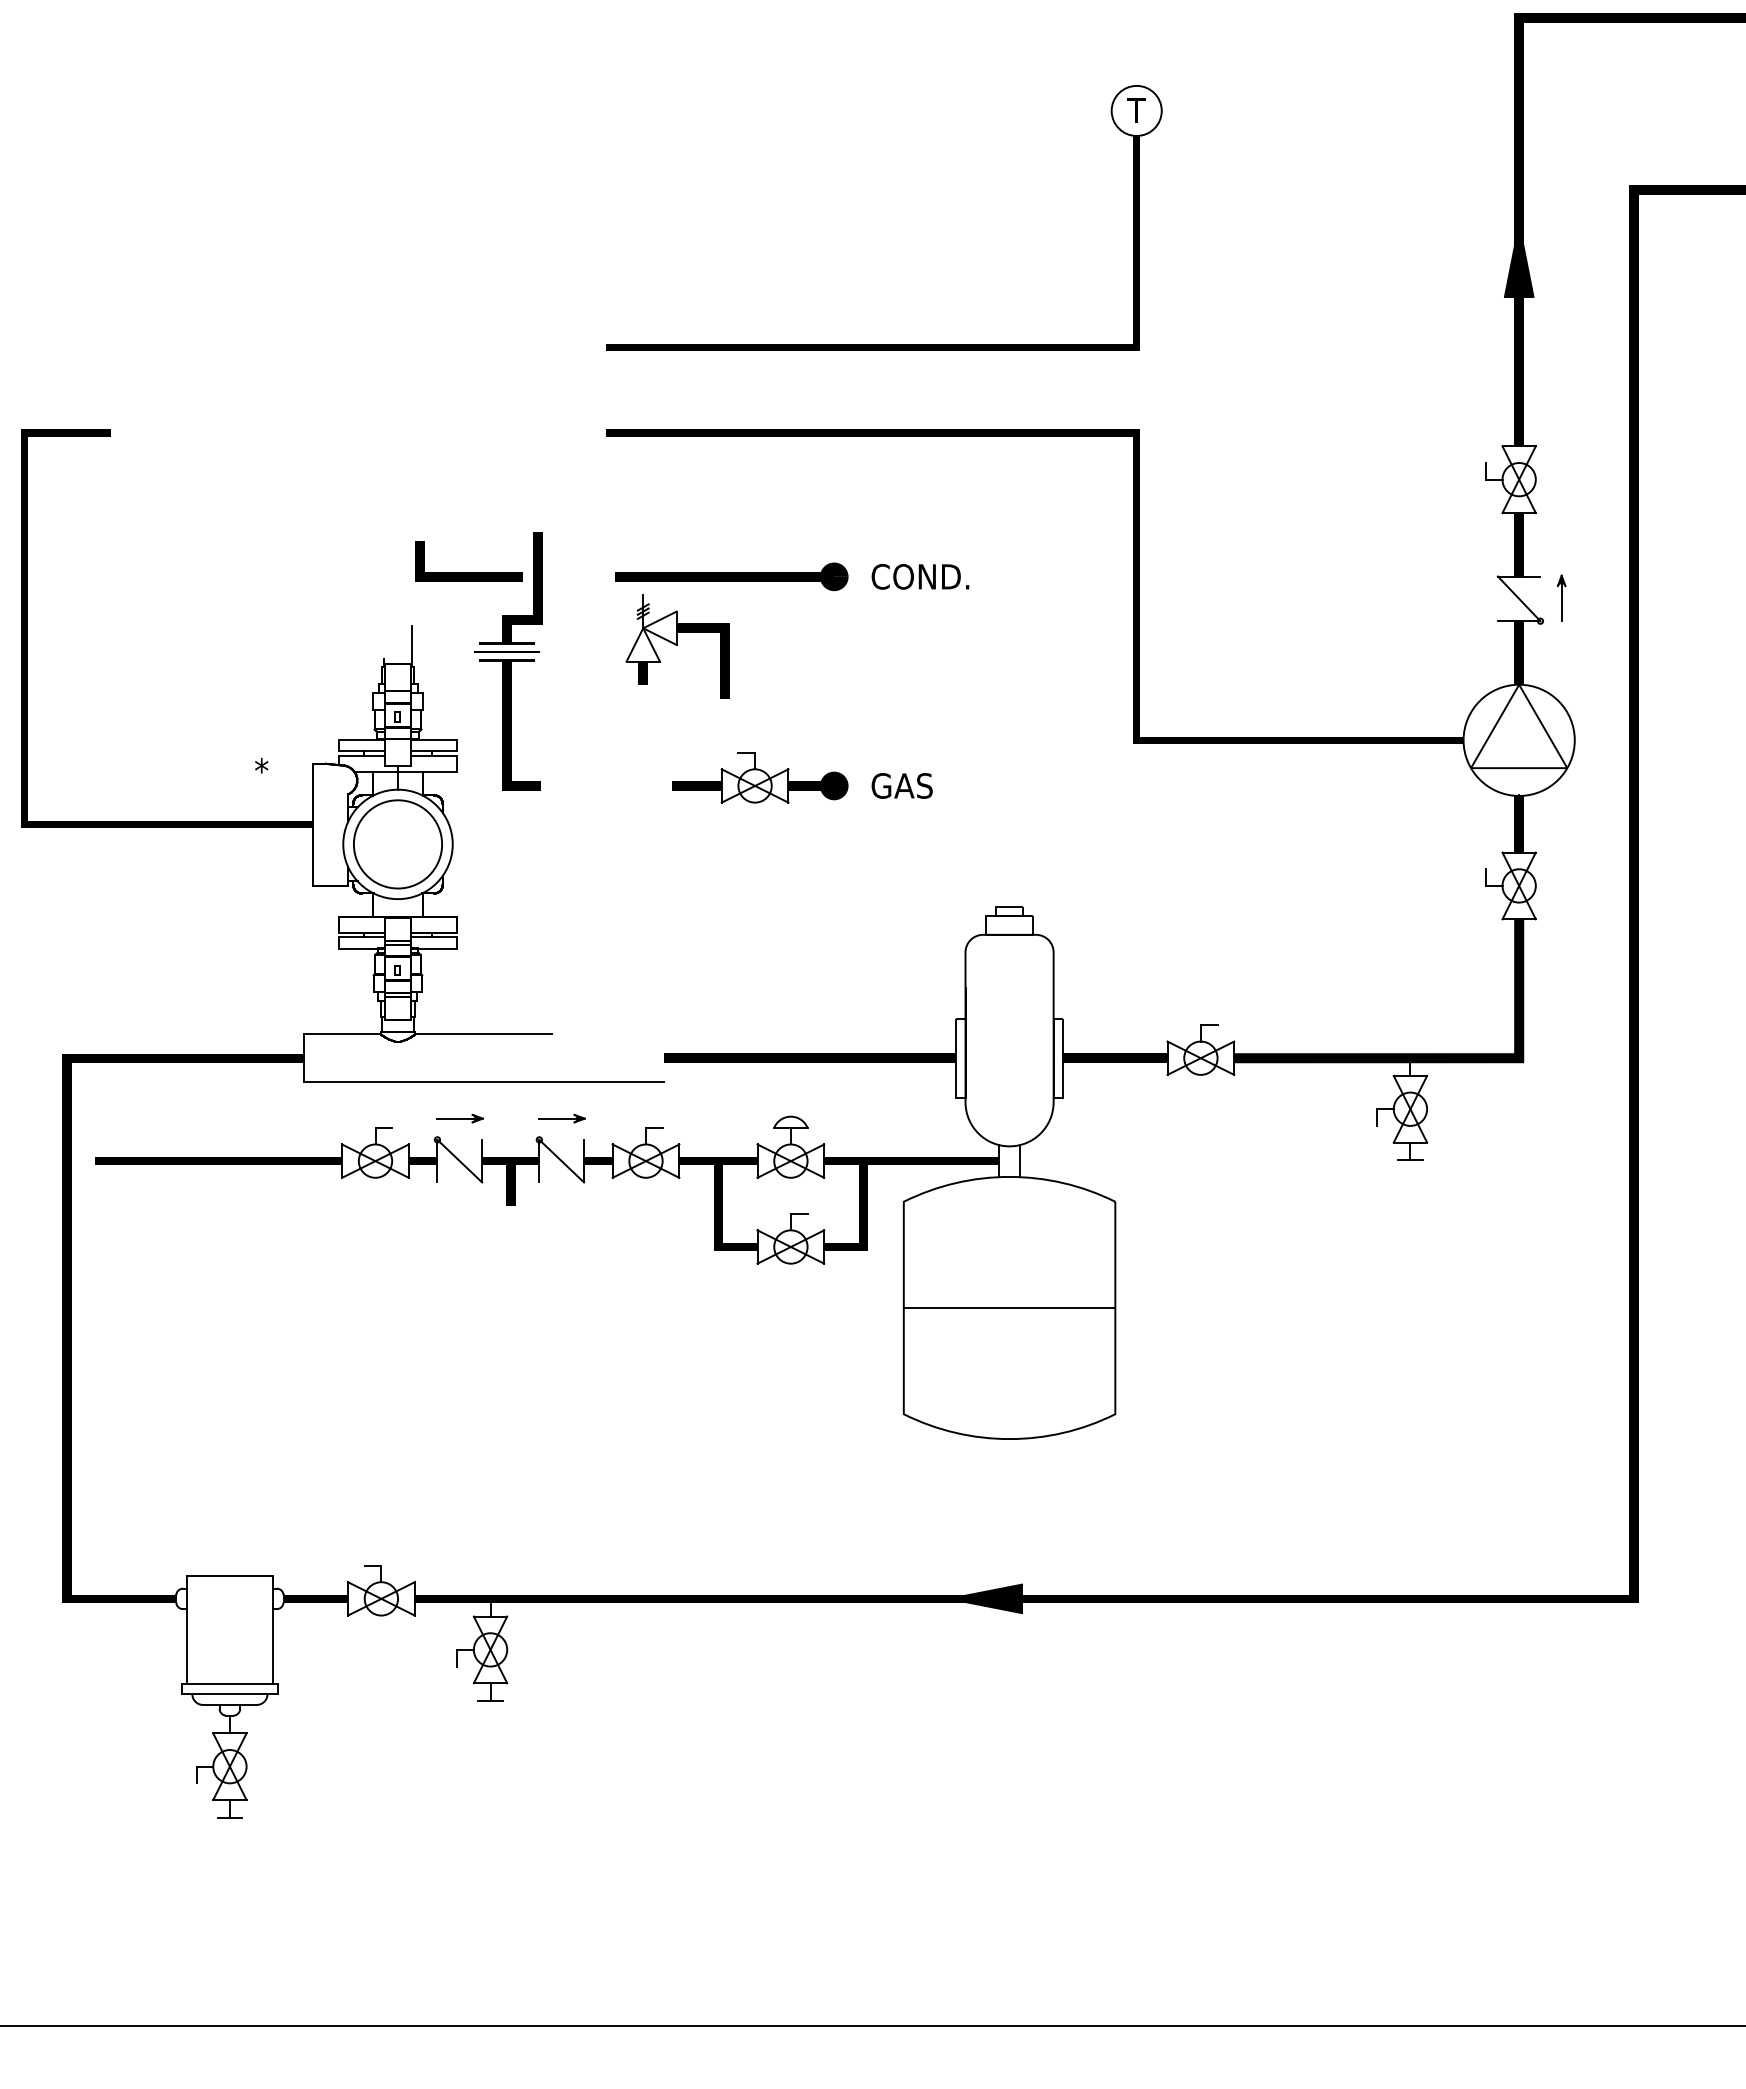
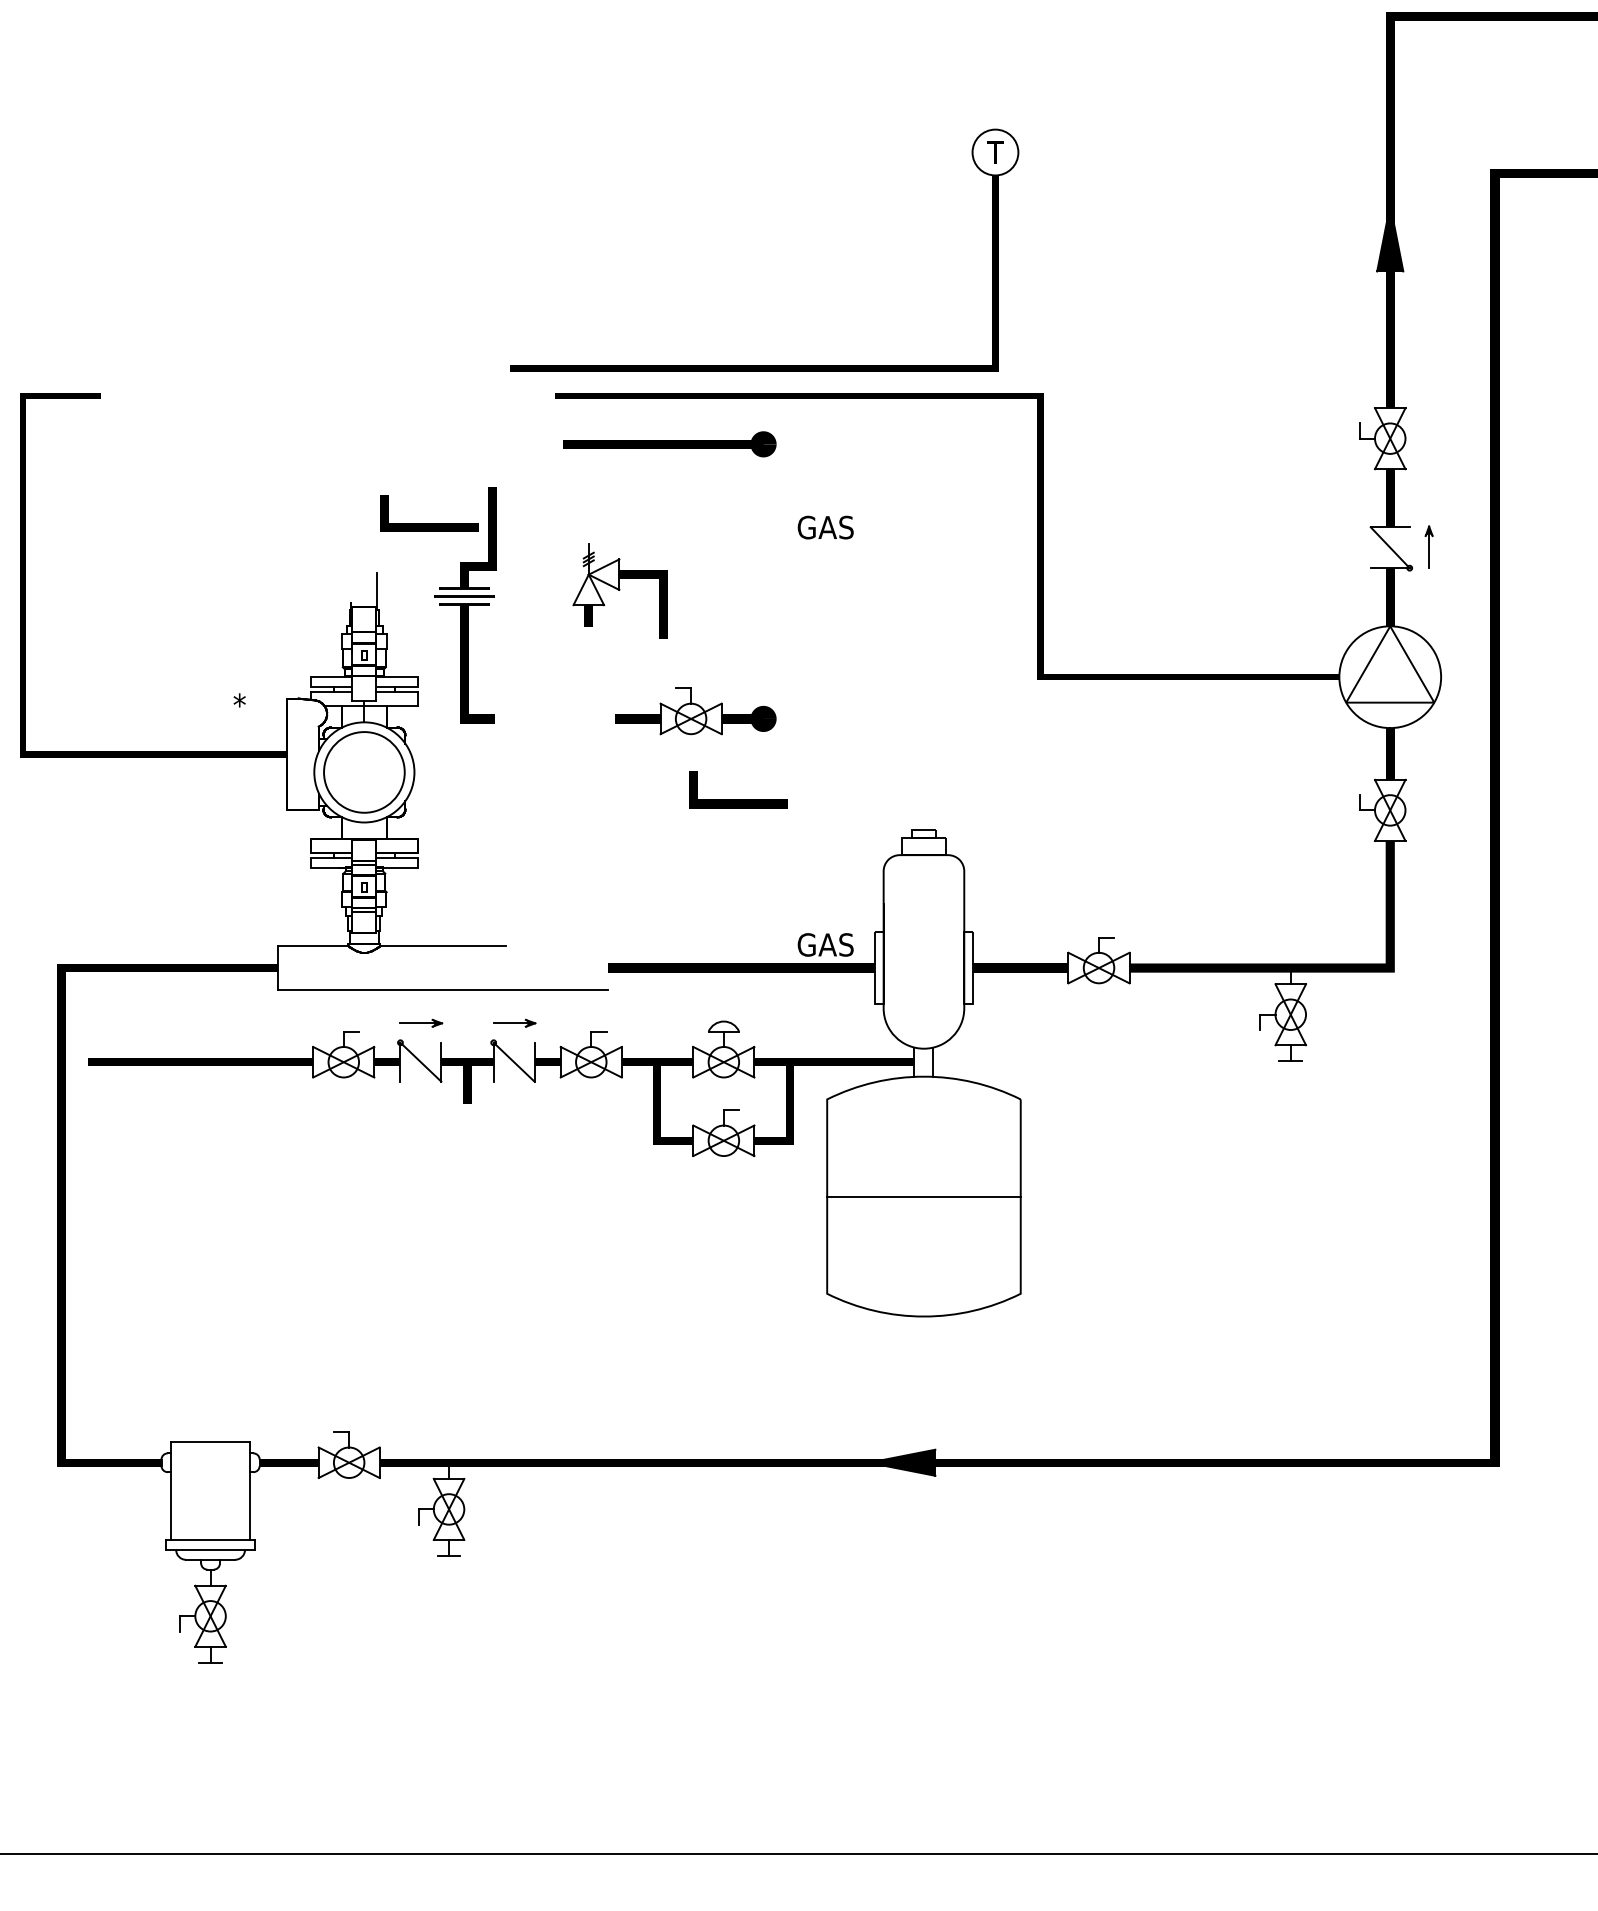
part: (884, 344) -> (764, 366), moved
part: (731, 576) -> (669, 444), moved
text: (926, 576) -> (847, 527), COND. -> GAS
text: (901, 785) -> (825, 944), moved
line: (806, 874) -> (738, 799), added

